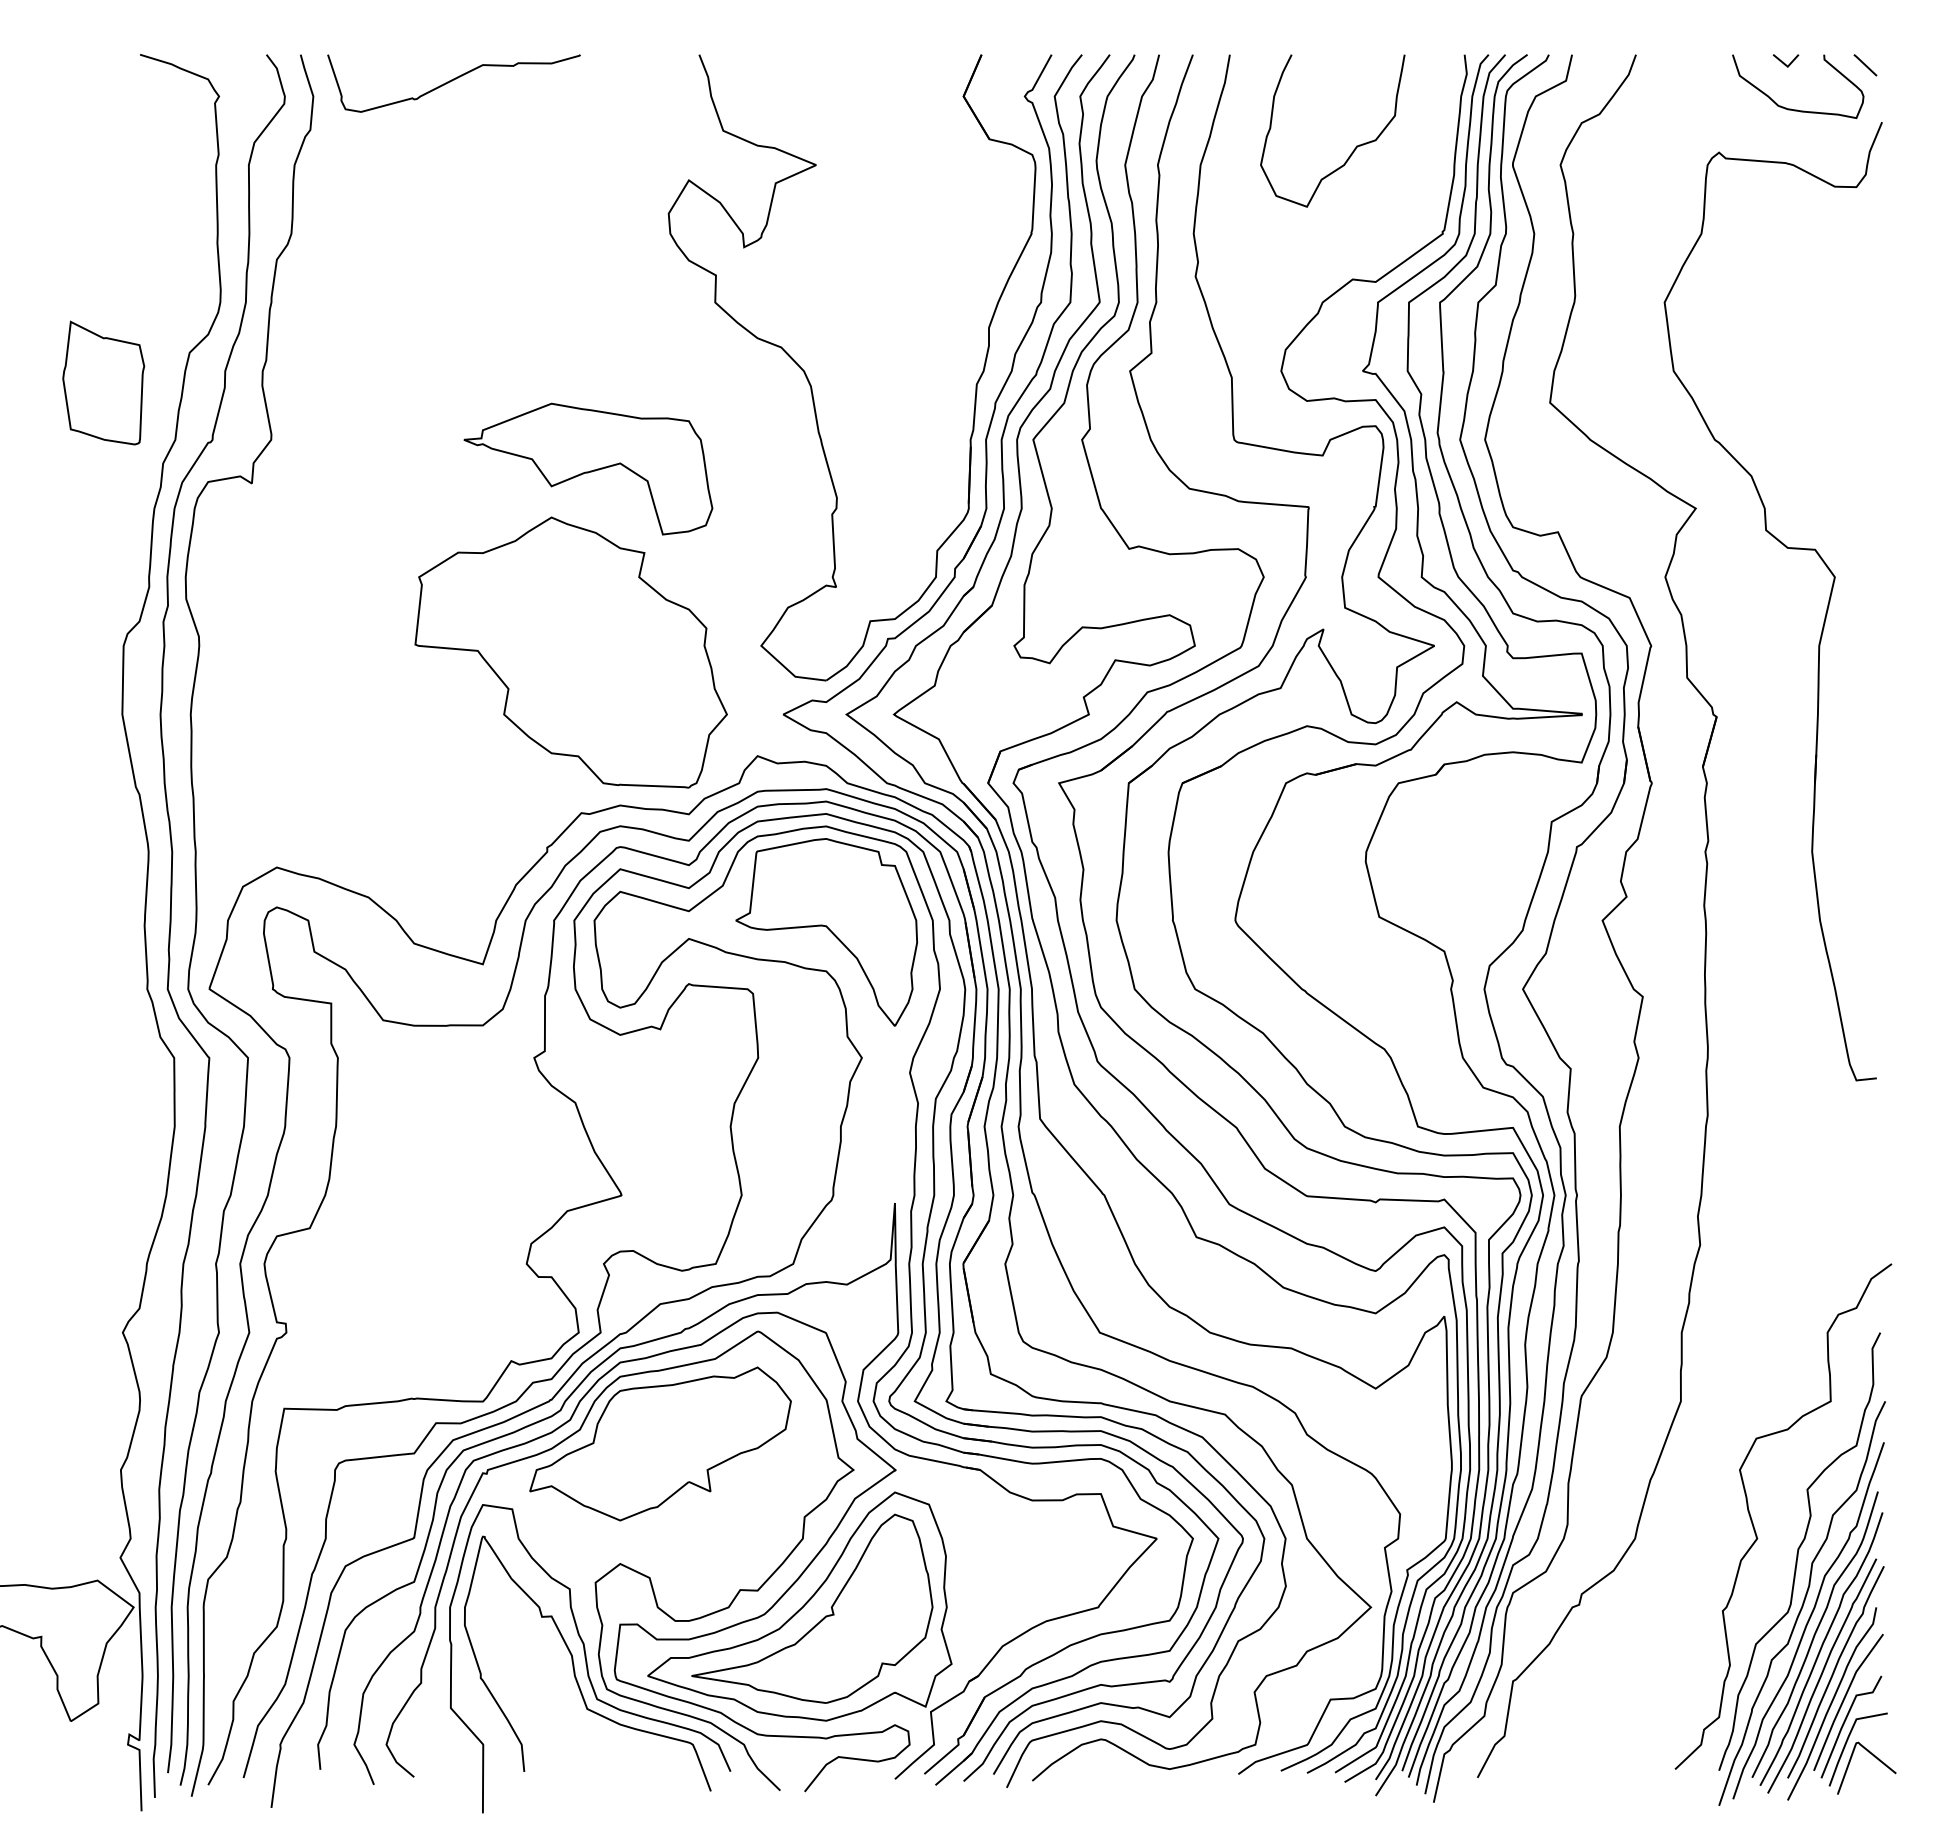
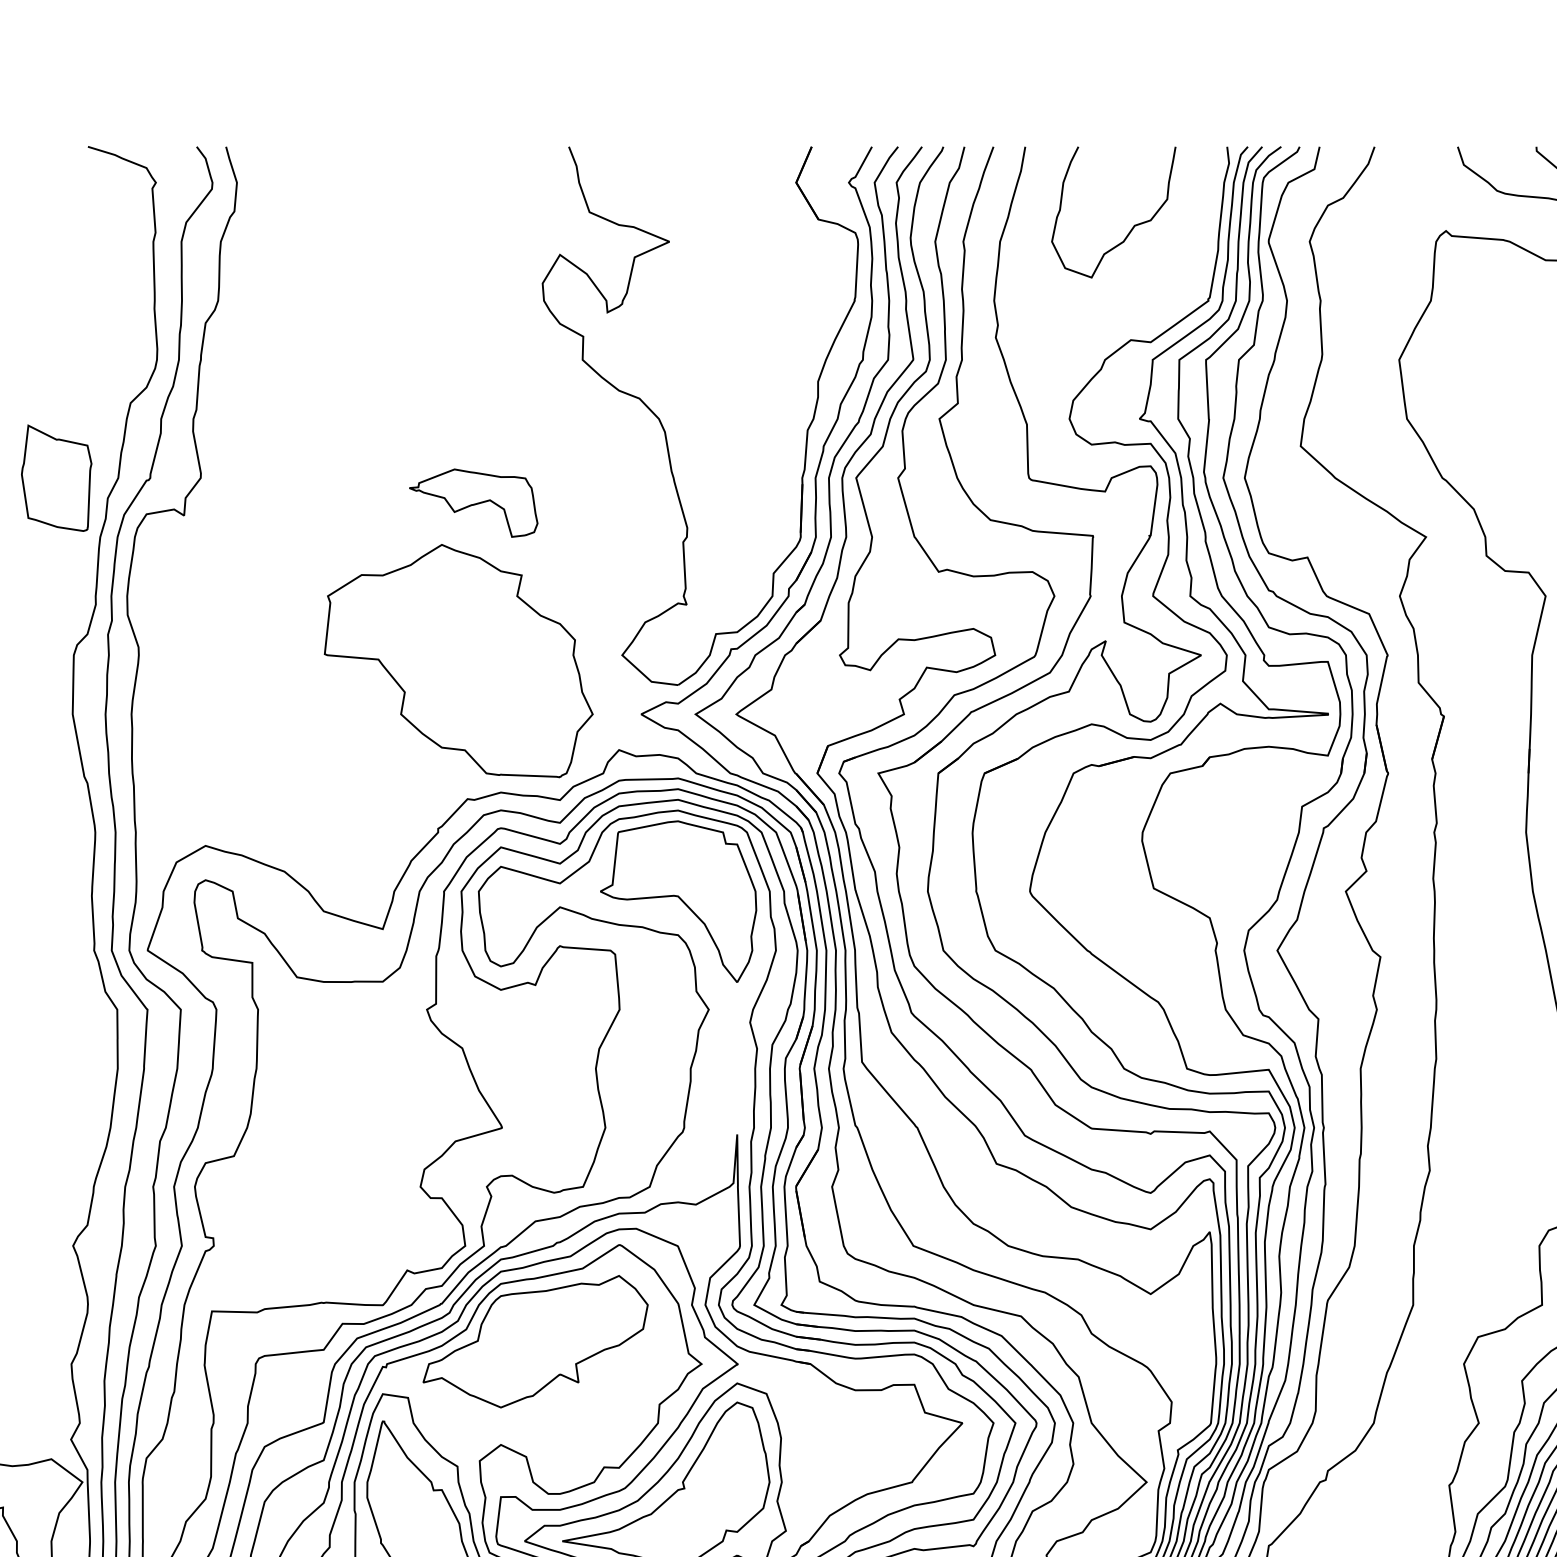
line: (1783, 61) -> (1501, 152), removed
curve: (452, 81) -> (356, 169), removed
part: (103, 382) -> (56, 477), moved
part: (588, 468) -> (473, 502), size x0.6

